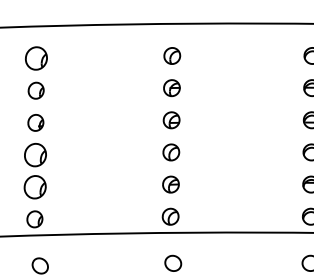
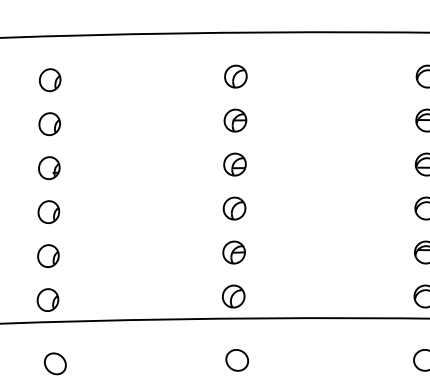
part: (36, 58) -> (50, 80), size x0.71
part: (35, 154) -> (48, 211), size x0.71
part: (35, 186) -> (48, 255), size x0.71

